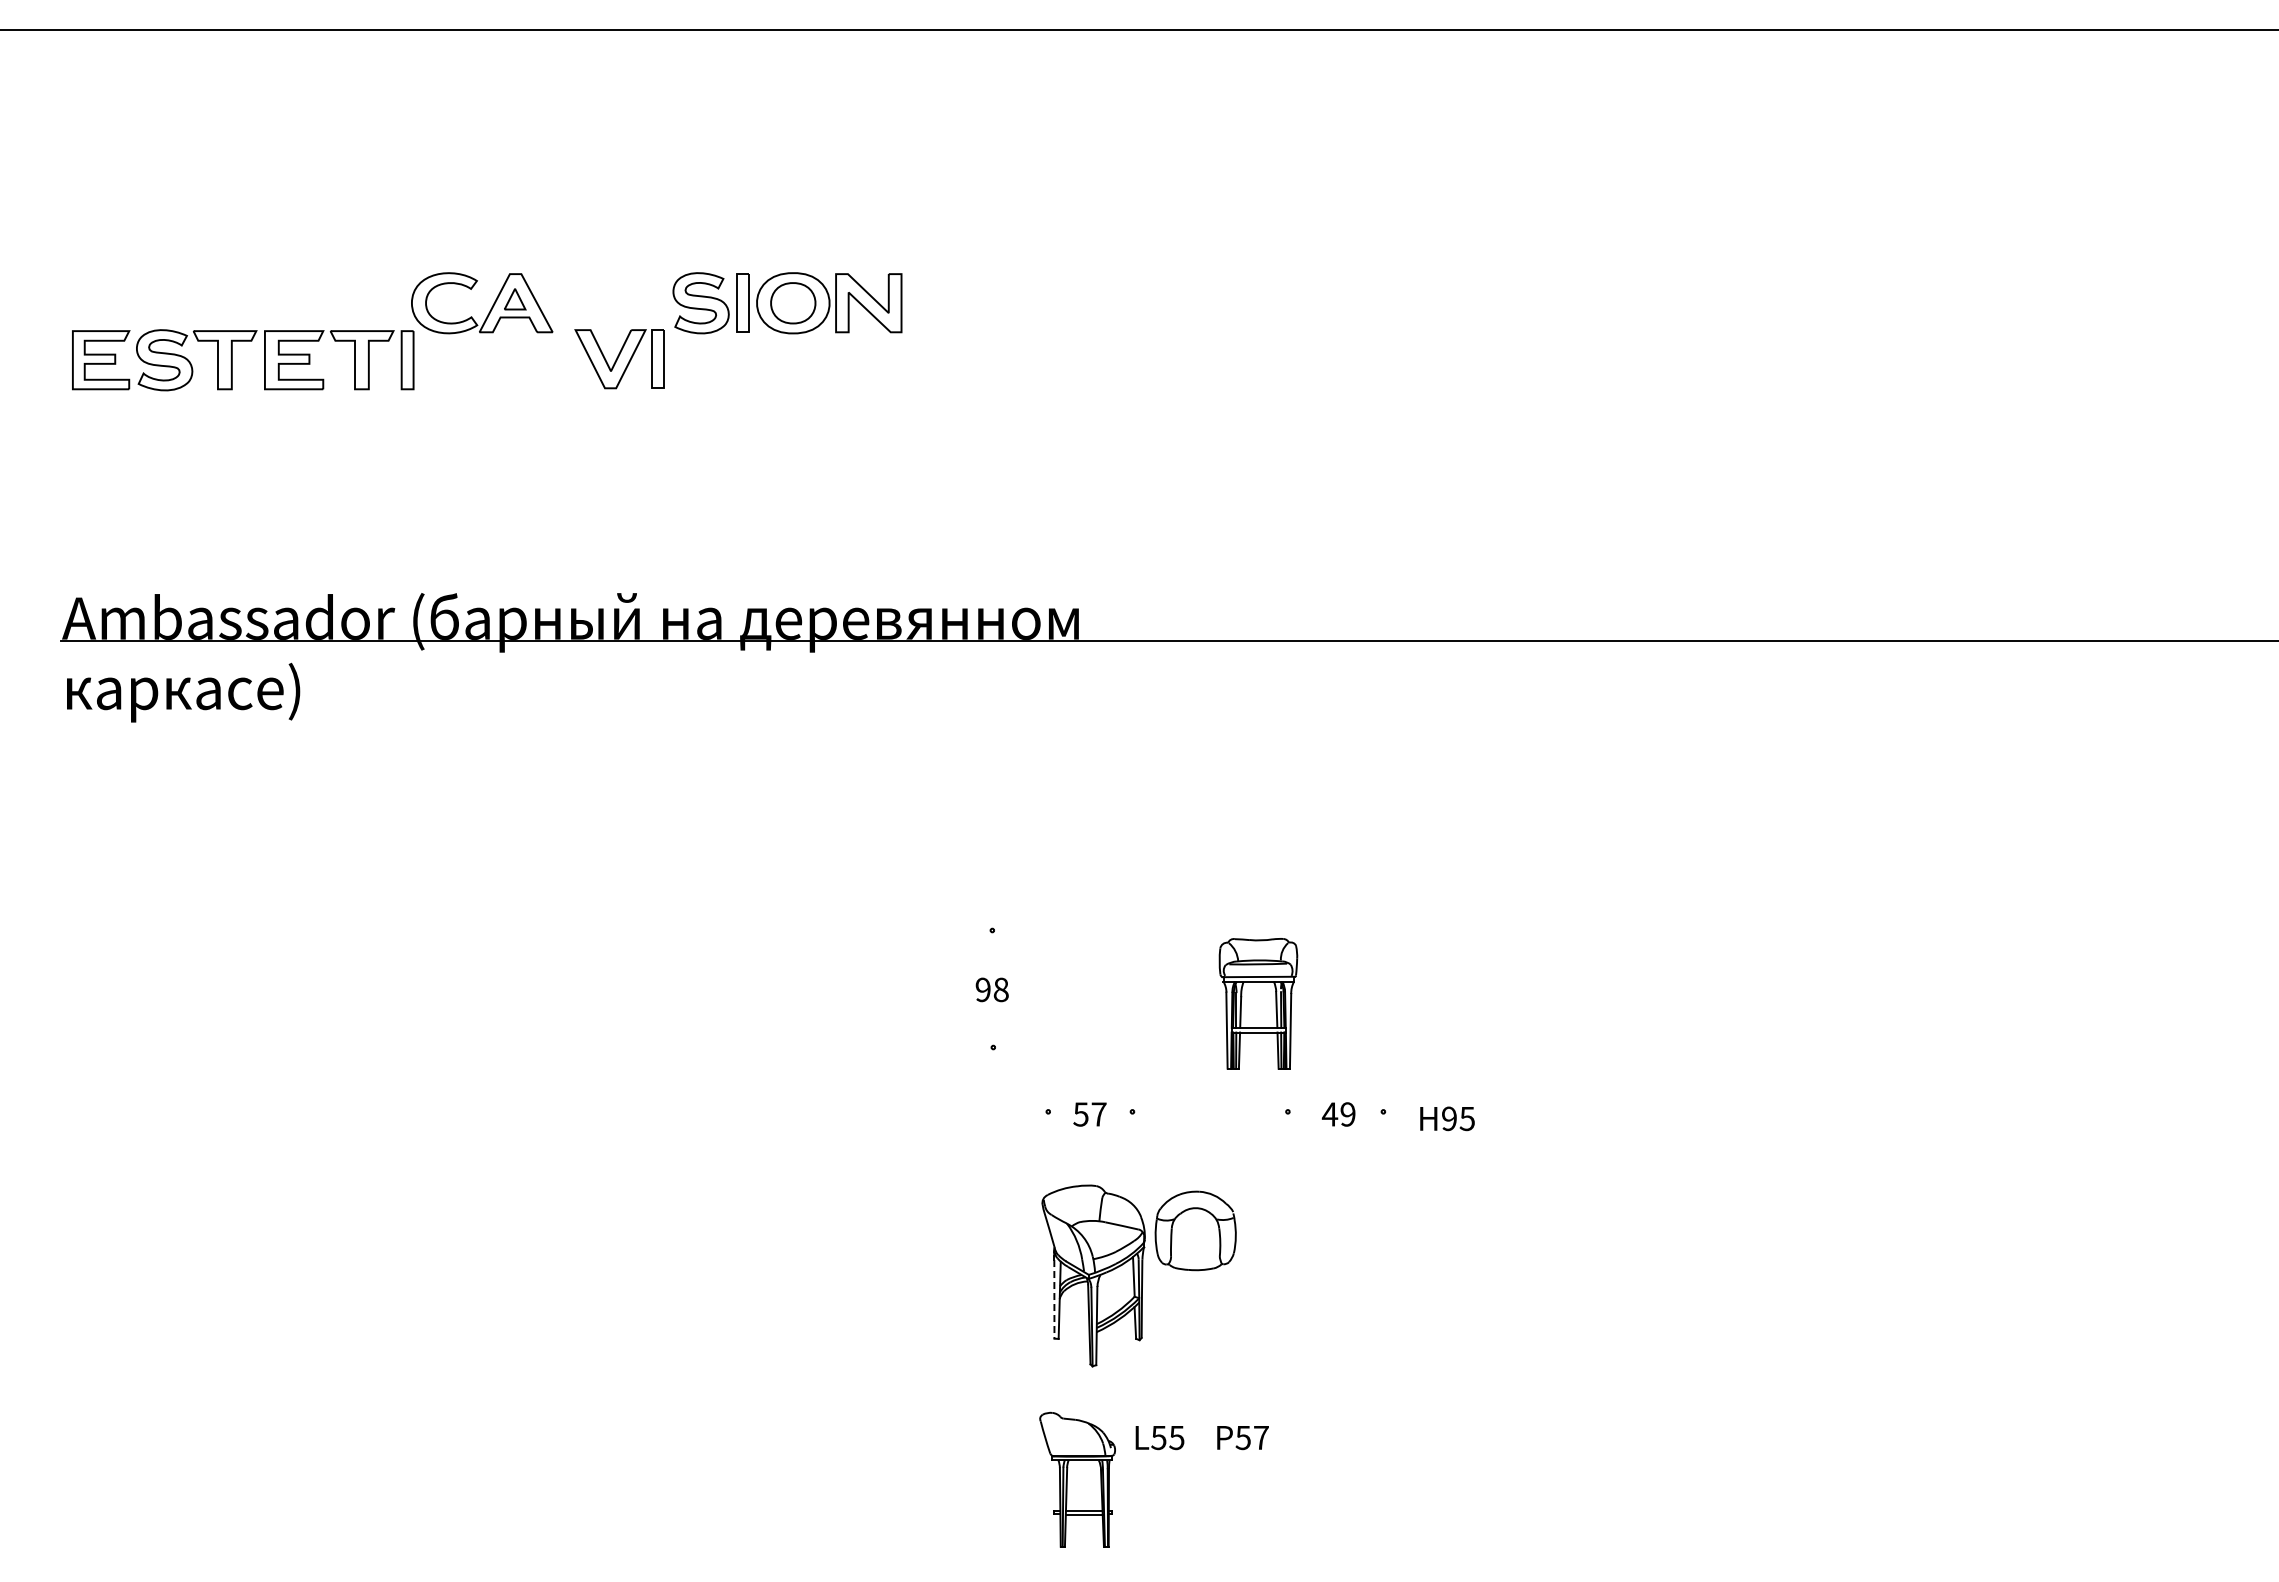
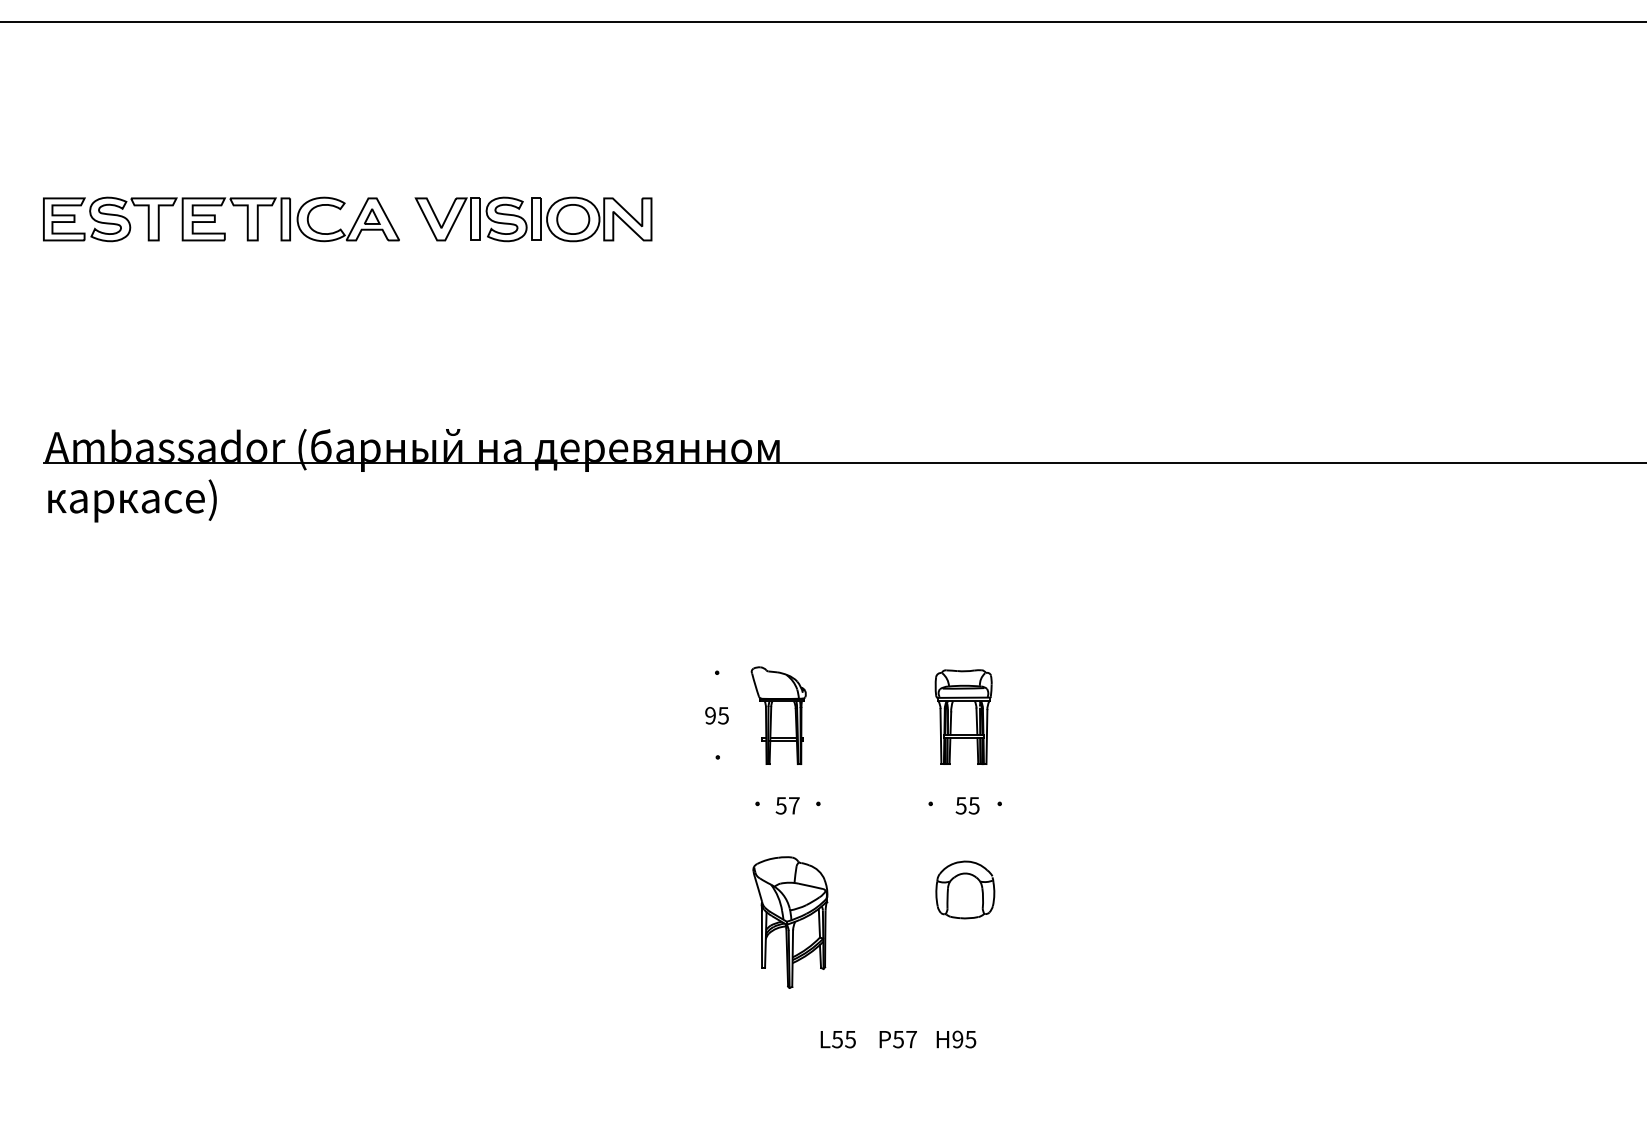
part: (619, 359) -> (447, 219), moved
part: (232, 360) -> (159, 219), moved
text: (1000, 989) -> (723, 715), 98 -> 95
part: (1258, 1003) -> (963, 716), moved
text: (1338, 1114) -> (967, 805), 49 -> 55
text: (1447, 1118) -> (956, 1039), moved
part: (1195, 1230) -> (965, 889), moved
line: (1054, 1299) -> (762, 939), dashed -> solid
part: (1077, 1479) -> (778, 715), moved

